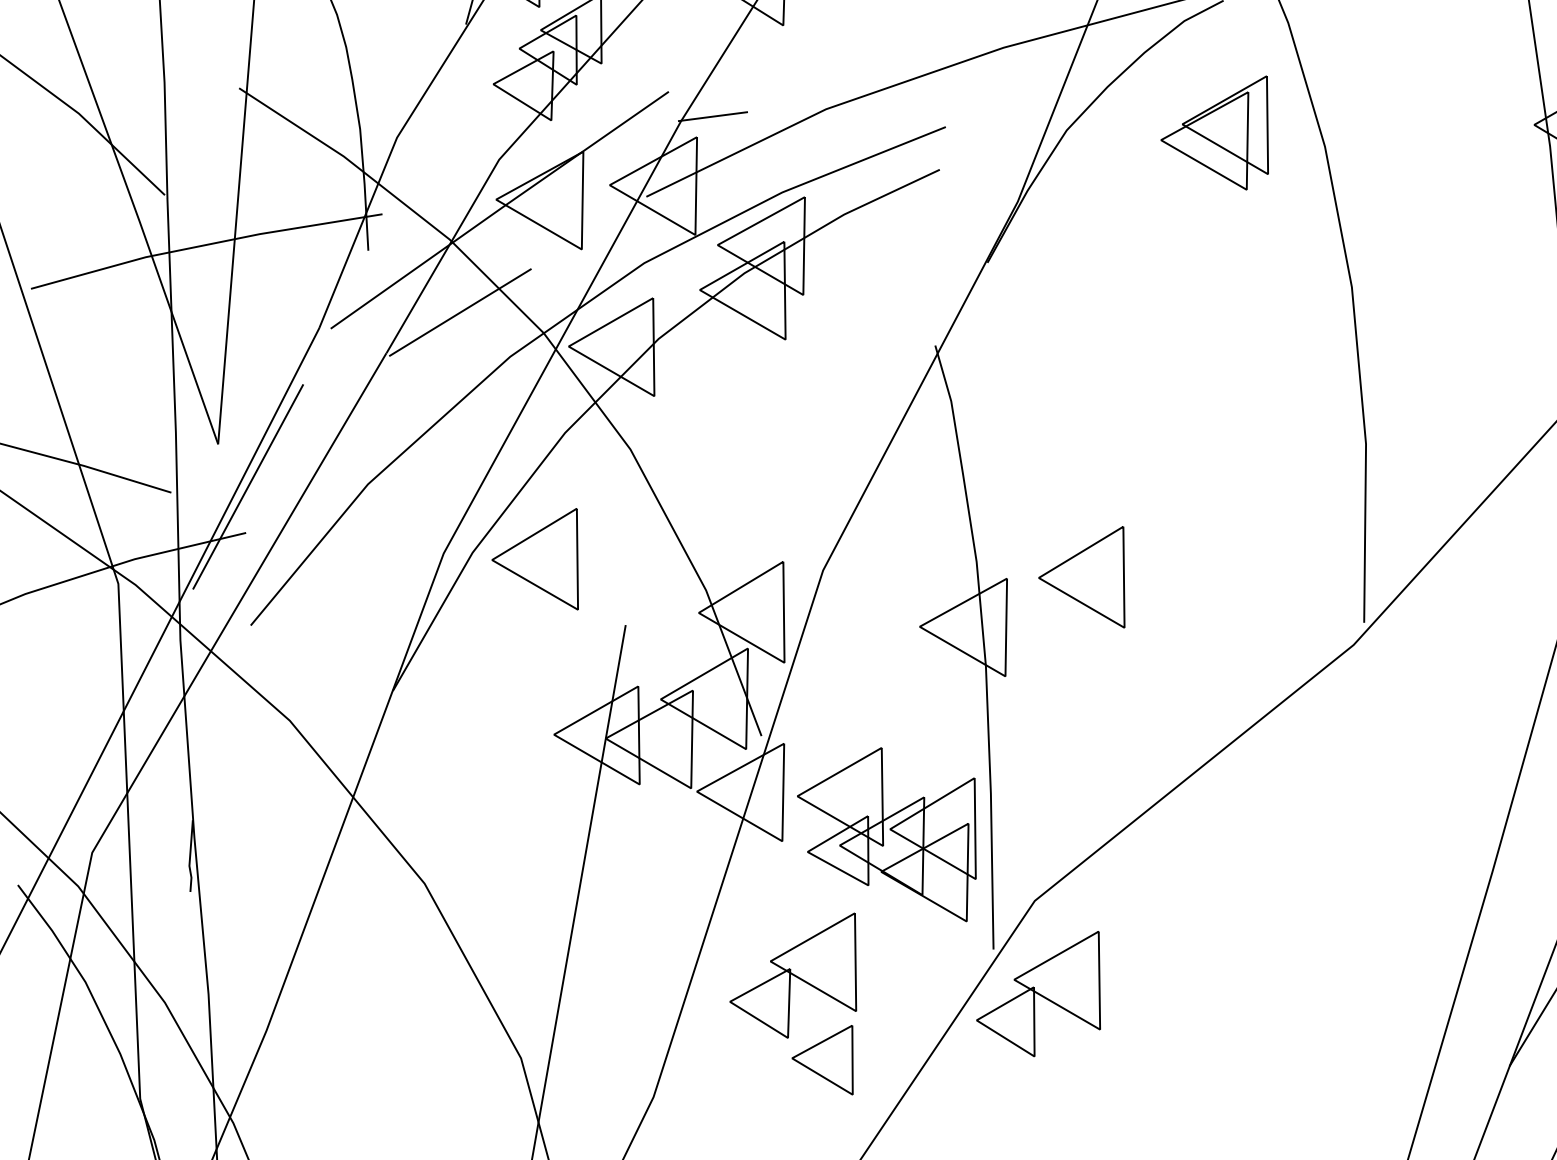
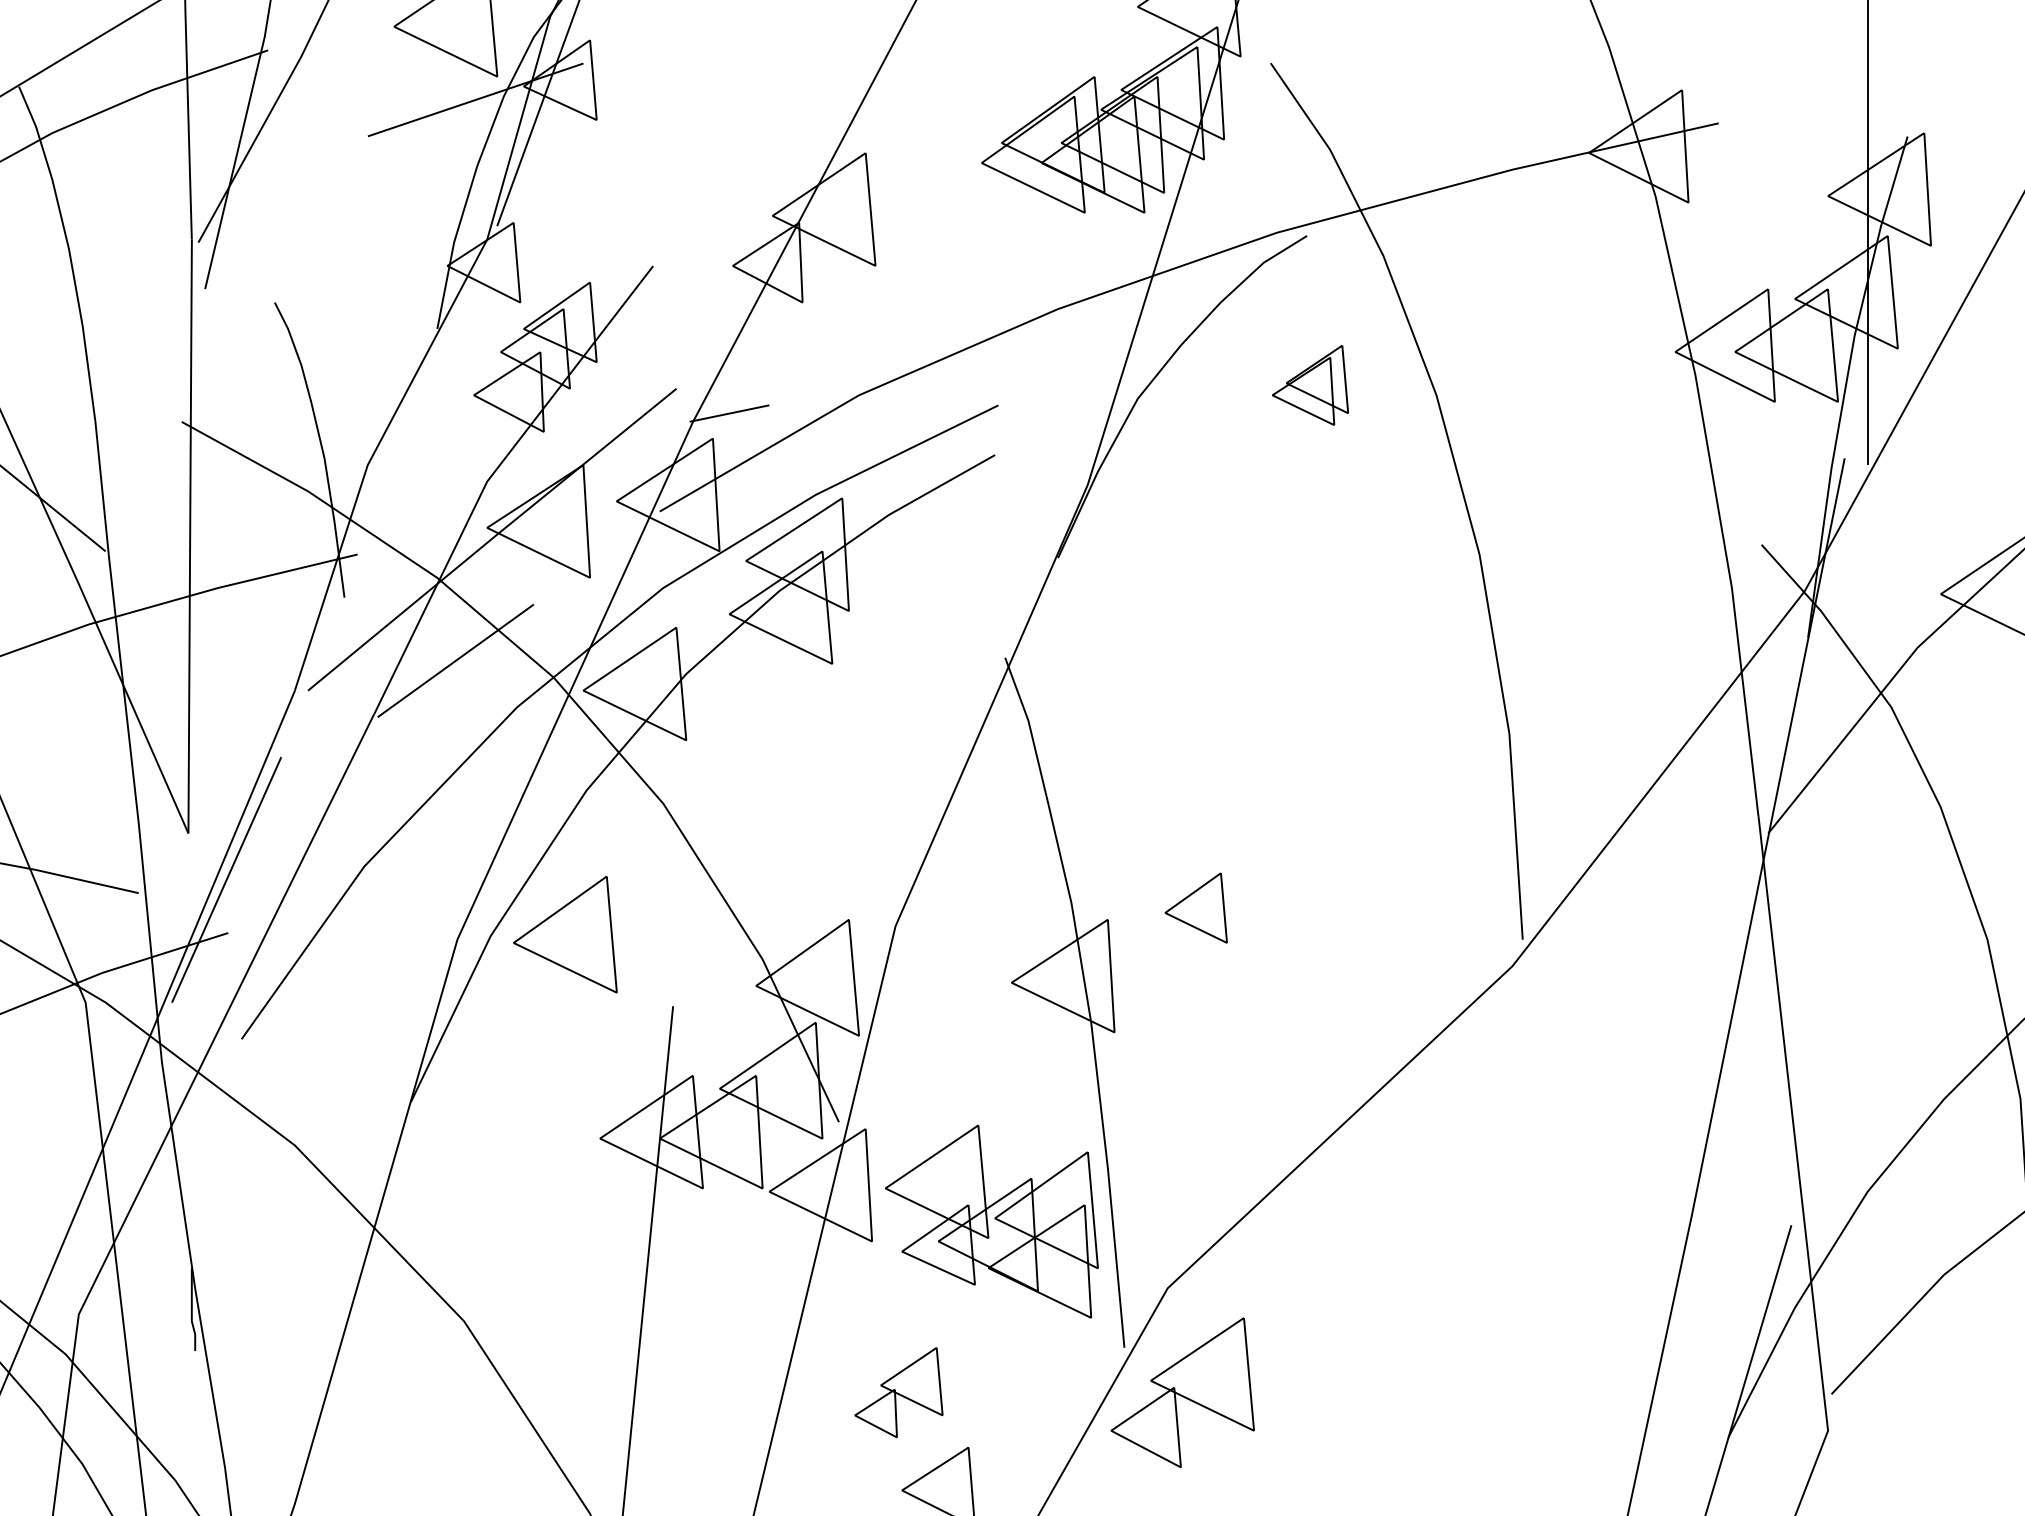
part: (1216, 130) -> (1310, 385), size x0.6
part: (1084, 573) -> (1196, 907), size x0.6
part: (795, 973) -> (898, 1392), size x0.6

